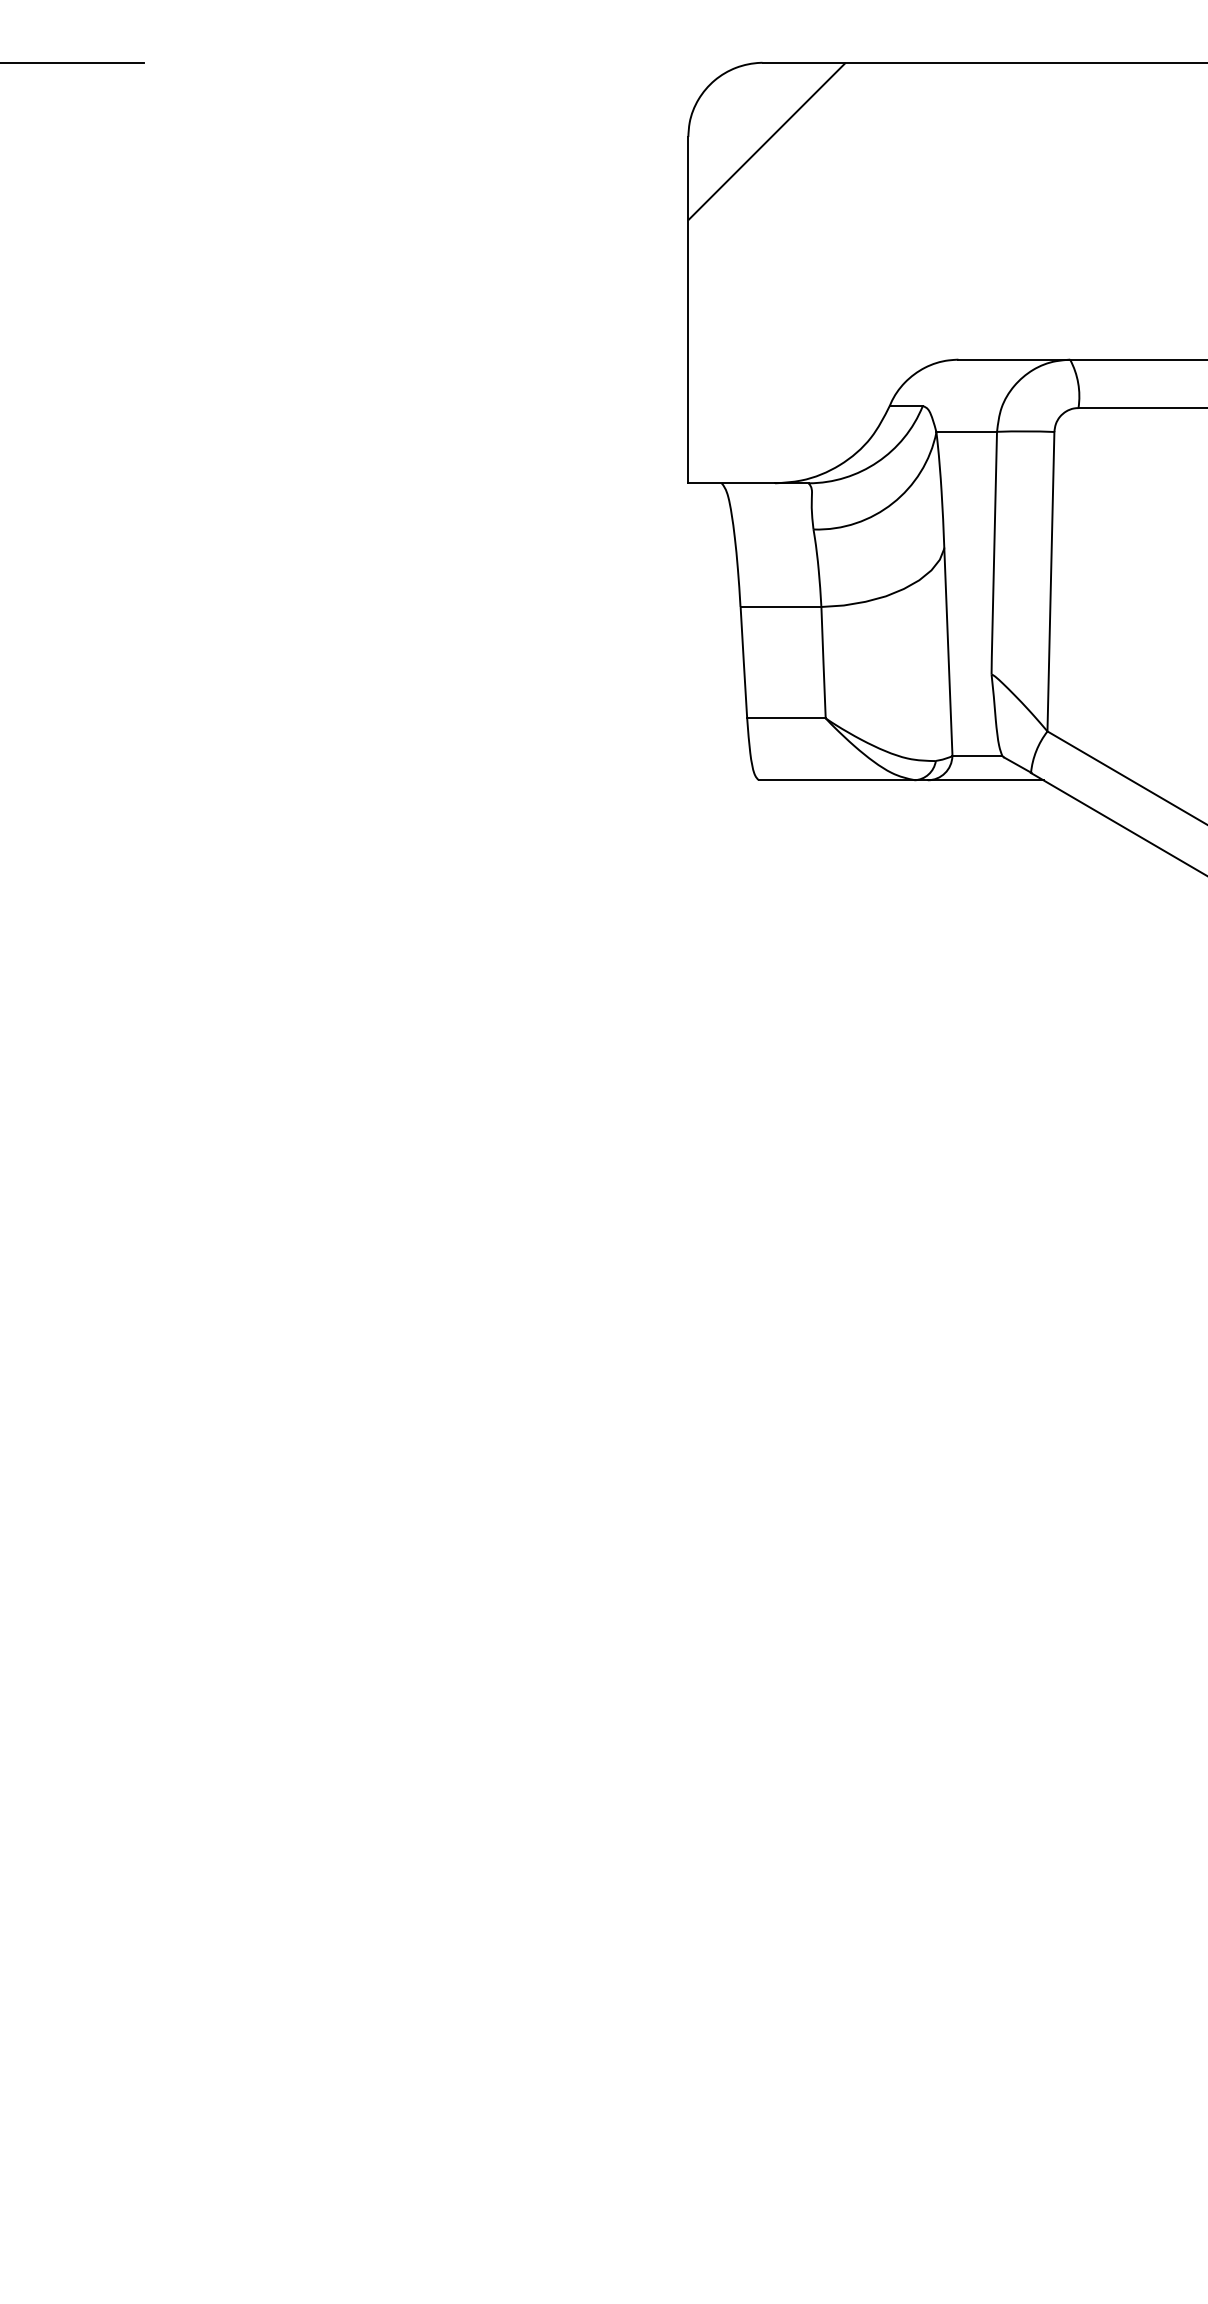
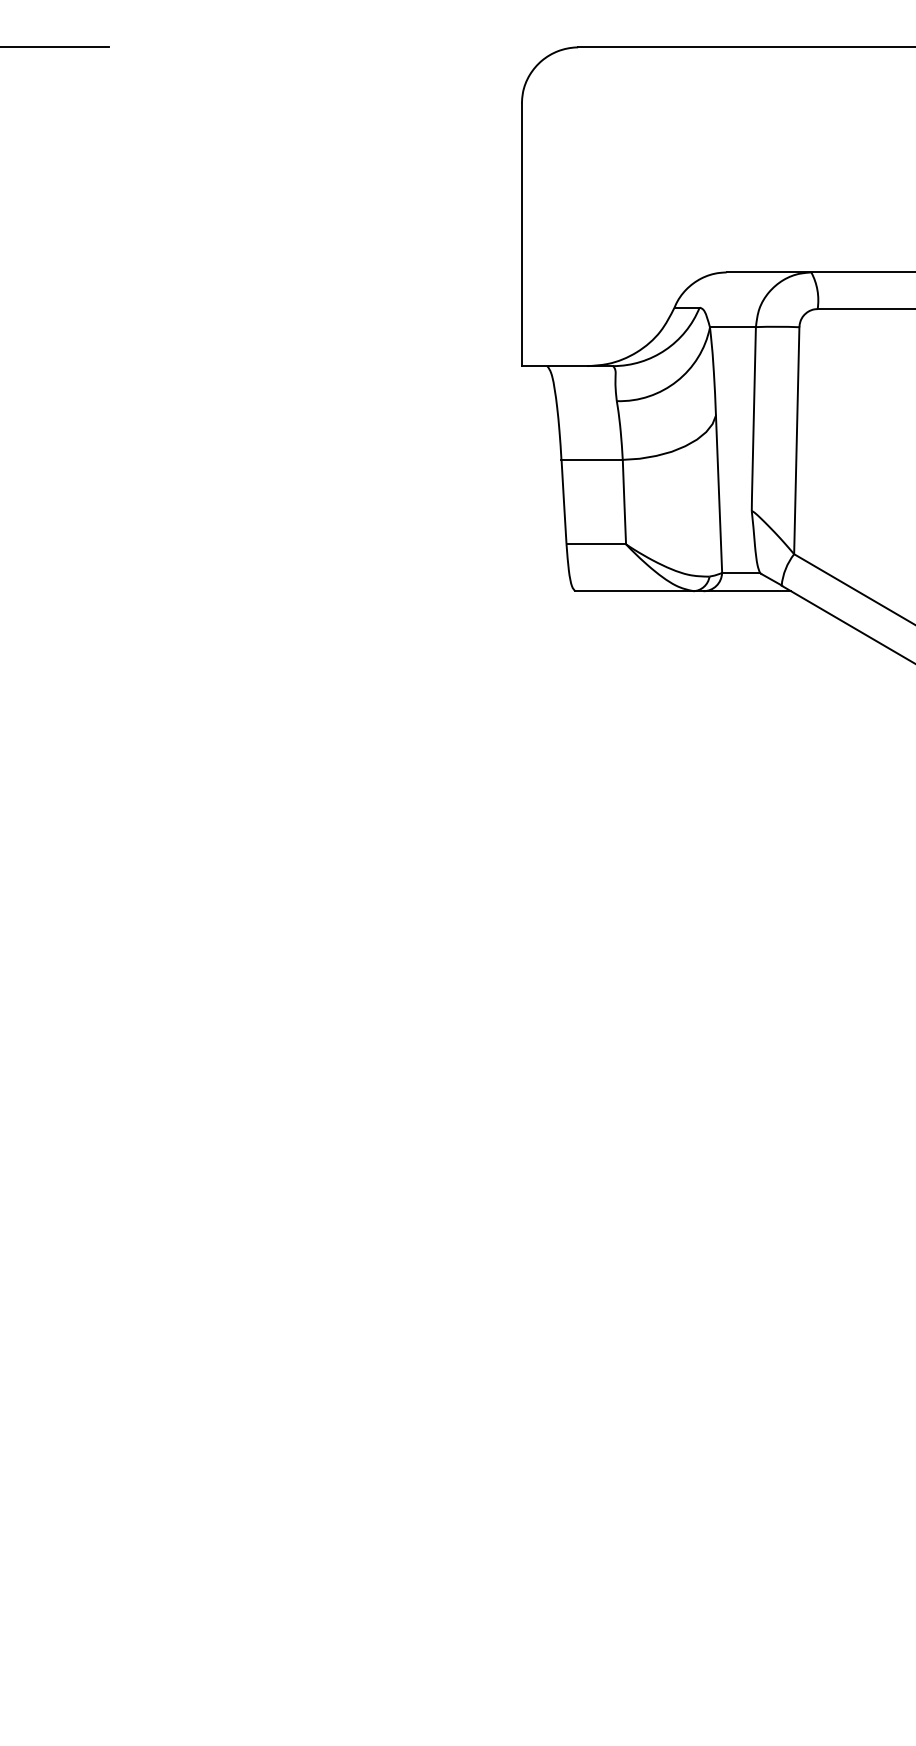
hatch: (766, 141) -> (581, 107), removed

